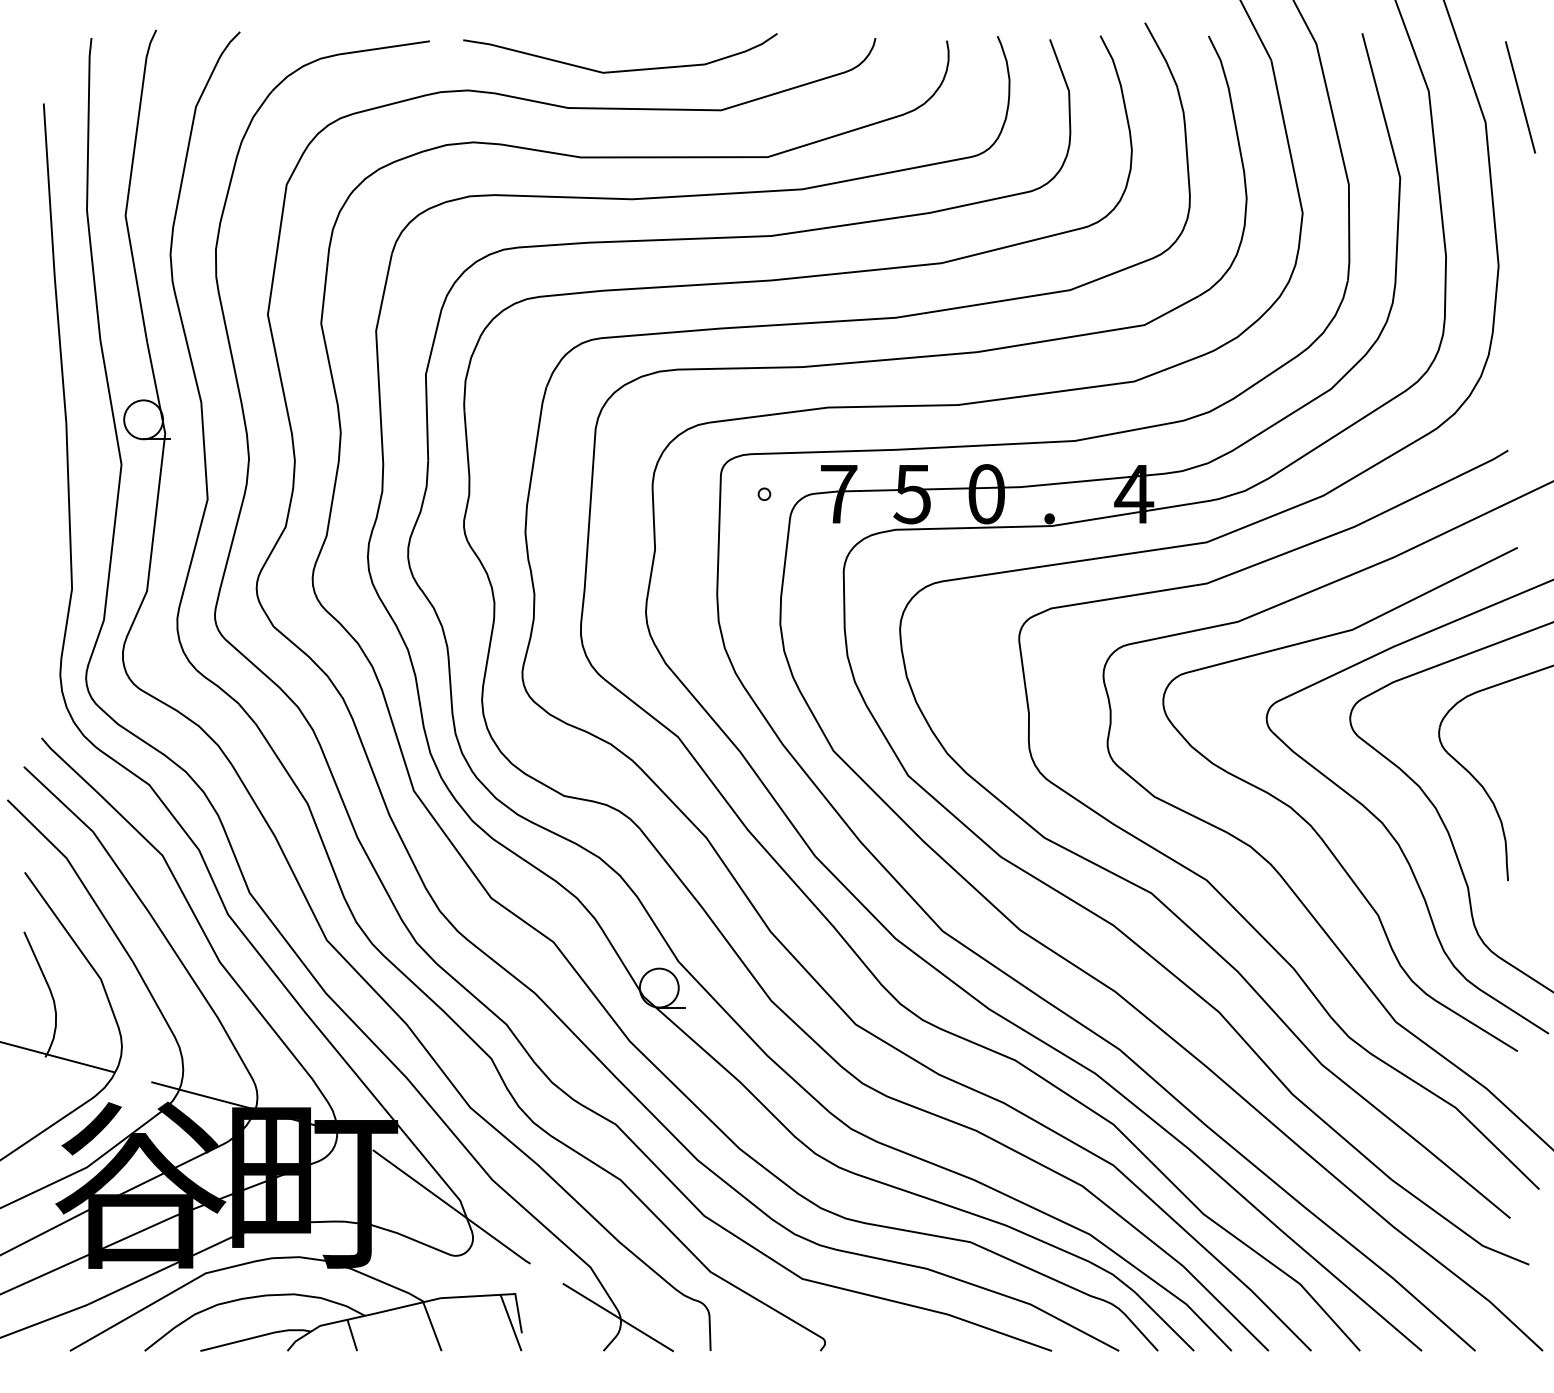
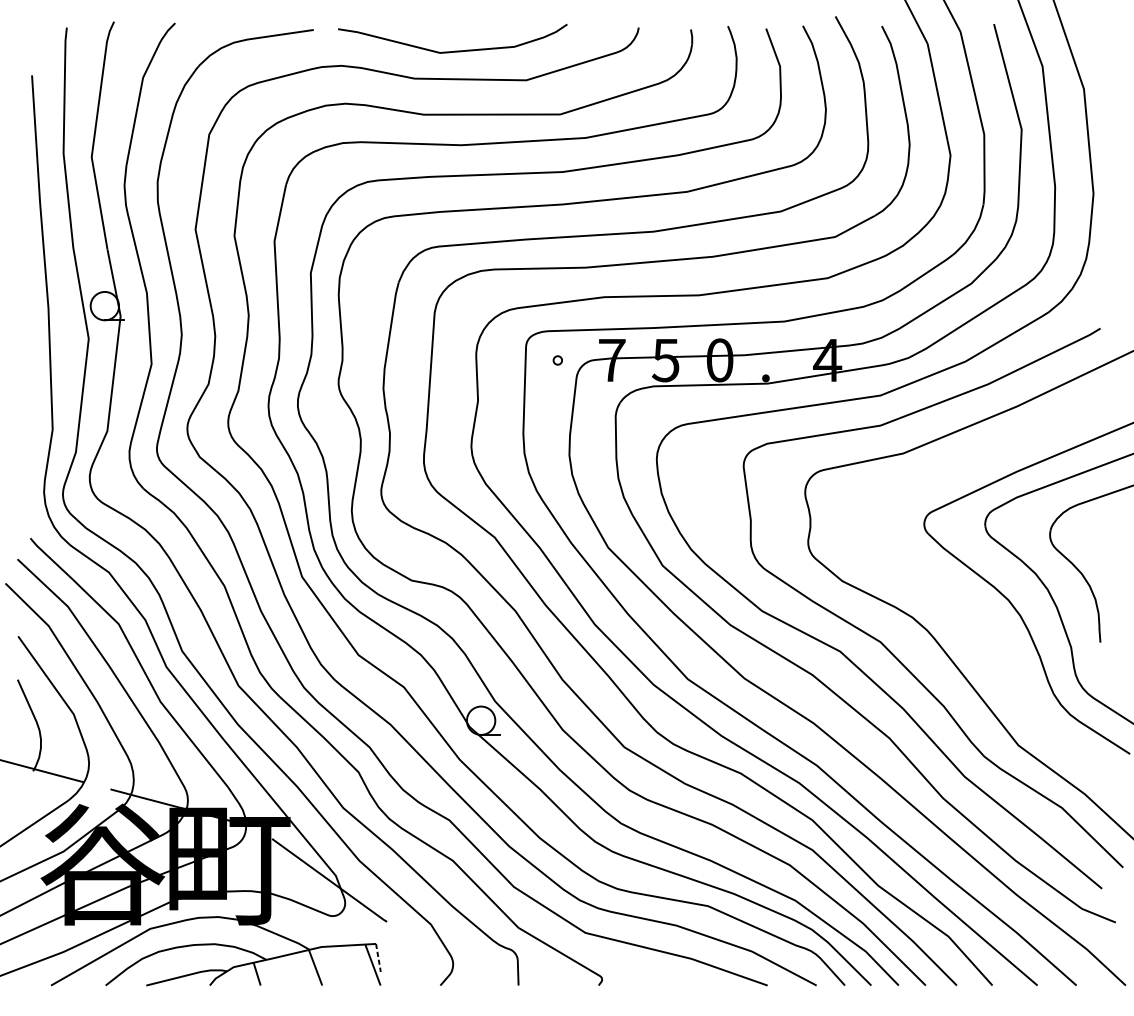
line: (1520, 97) -> (1109, 70), removed
curve: (1312, 826) -> (957, 602), removed
line: (518, 1313) -> (378, 958), solid -> dashed
line: (618, 1317) -> (451, 961), removed

